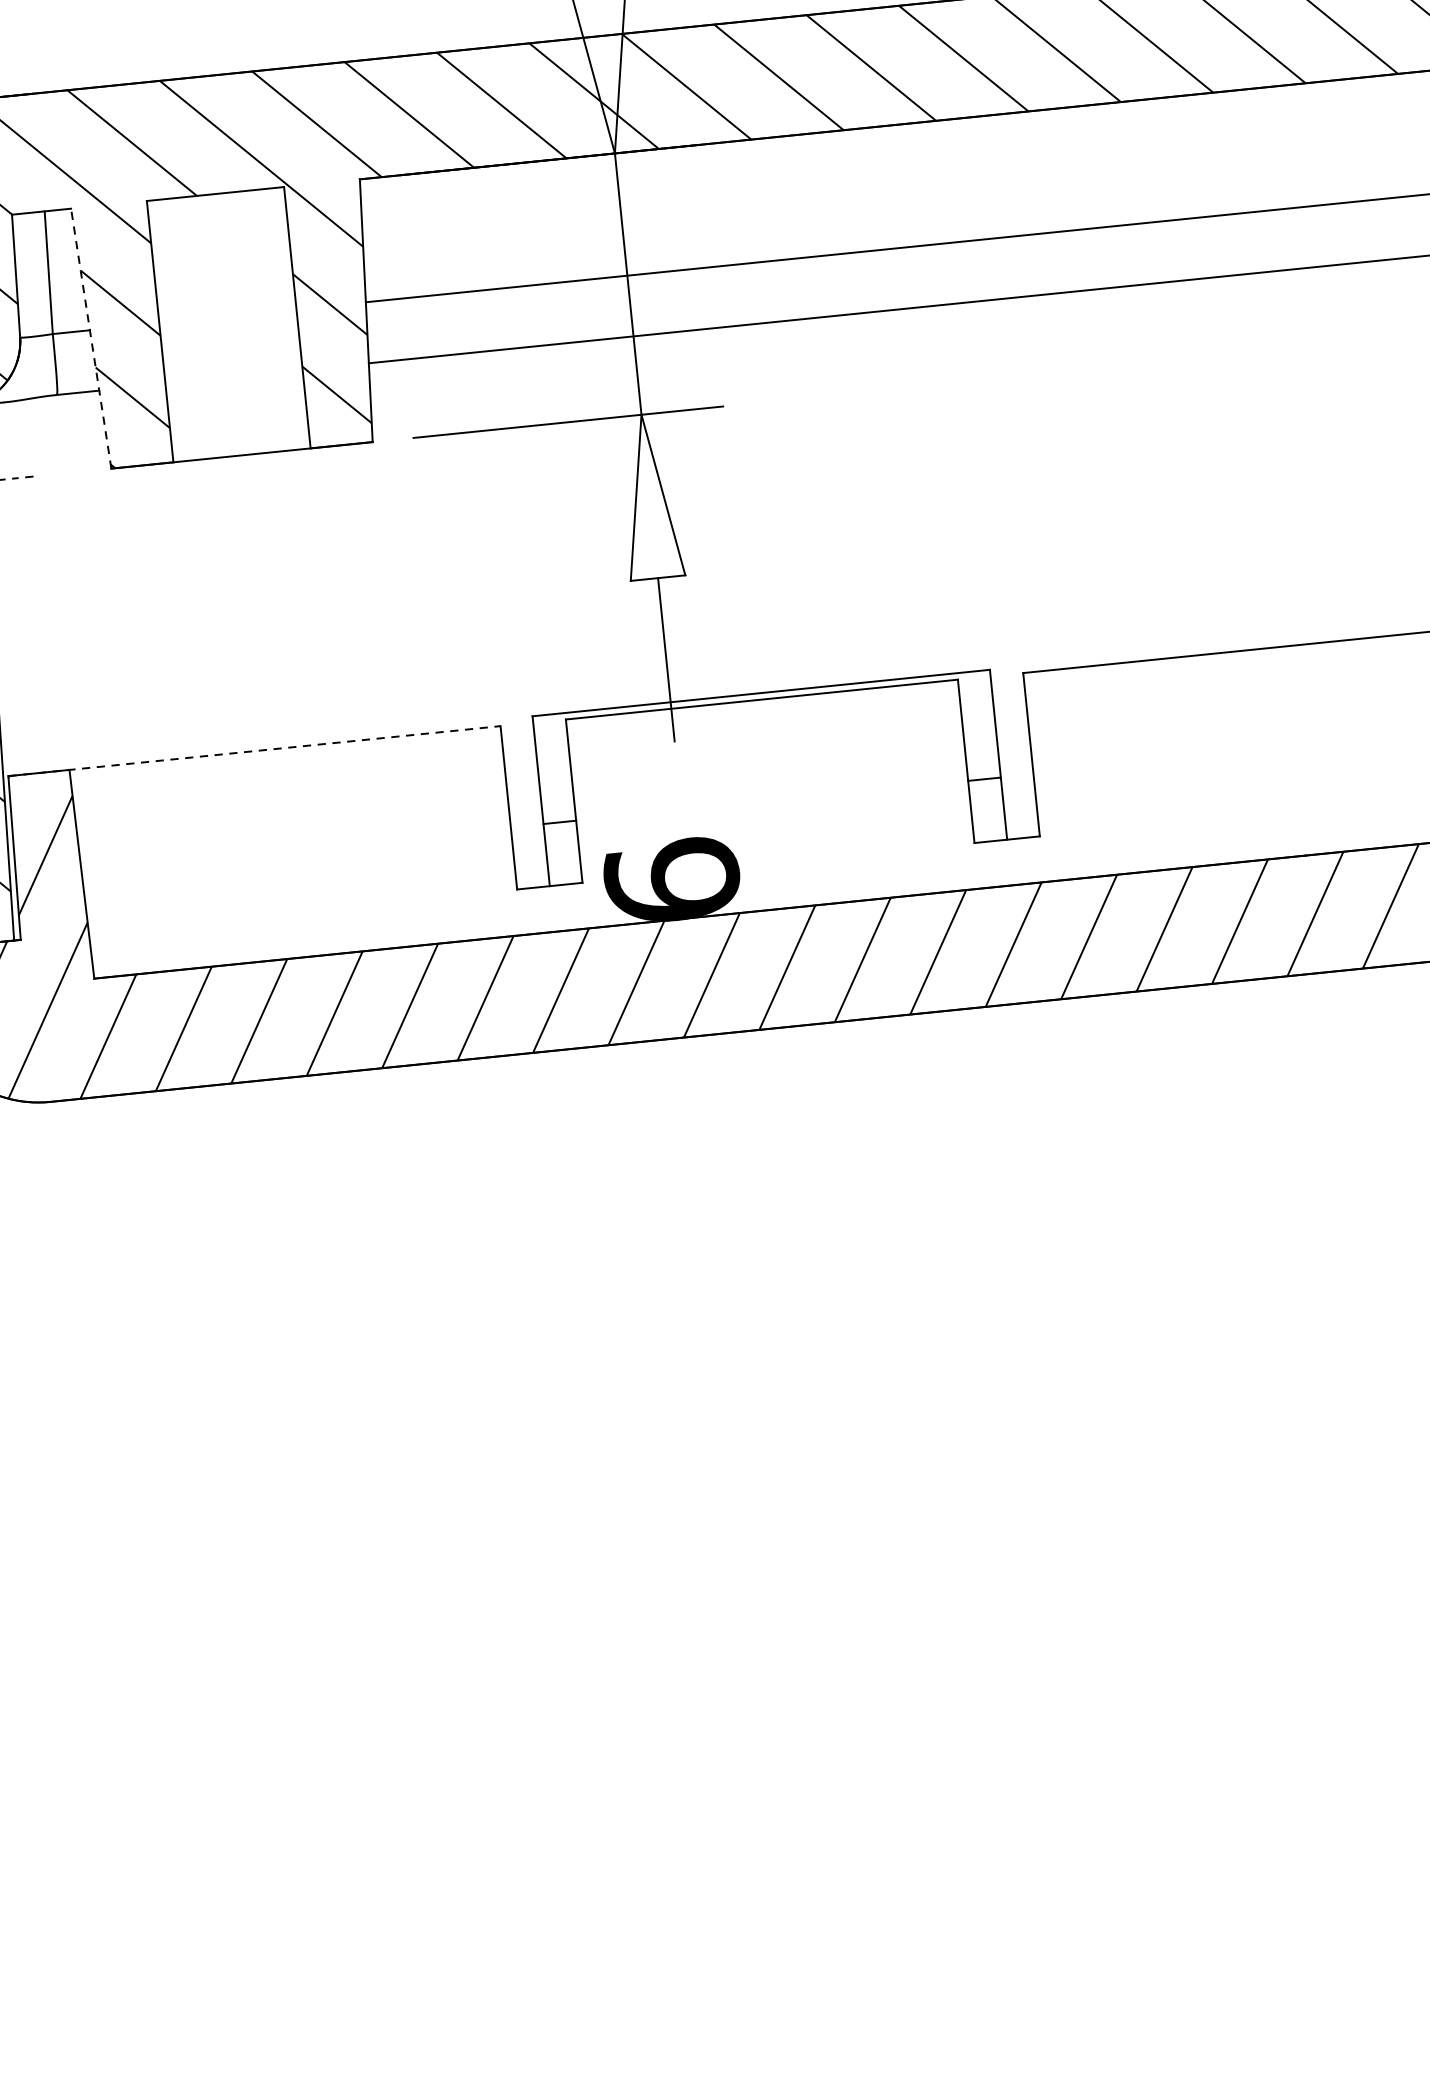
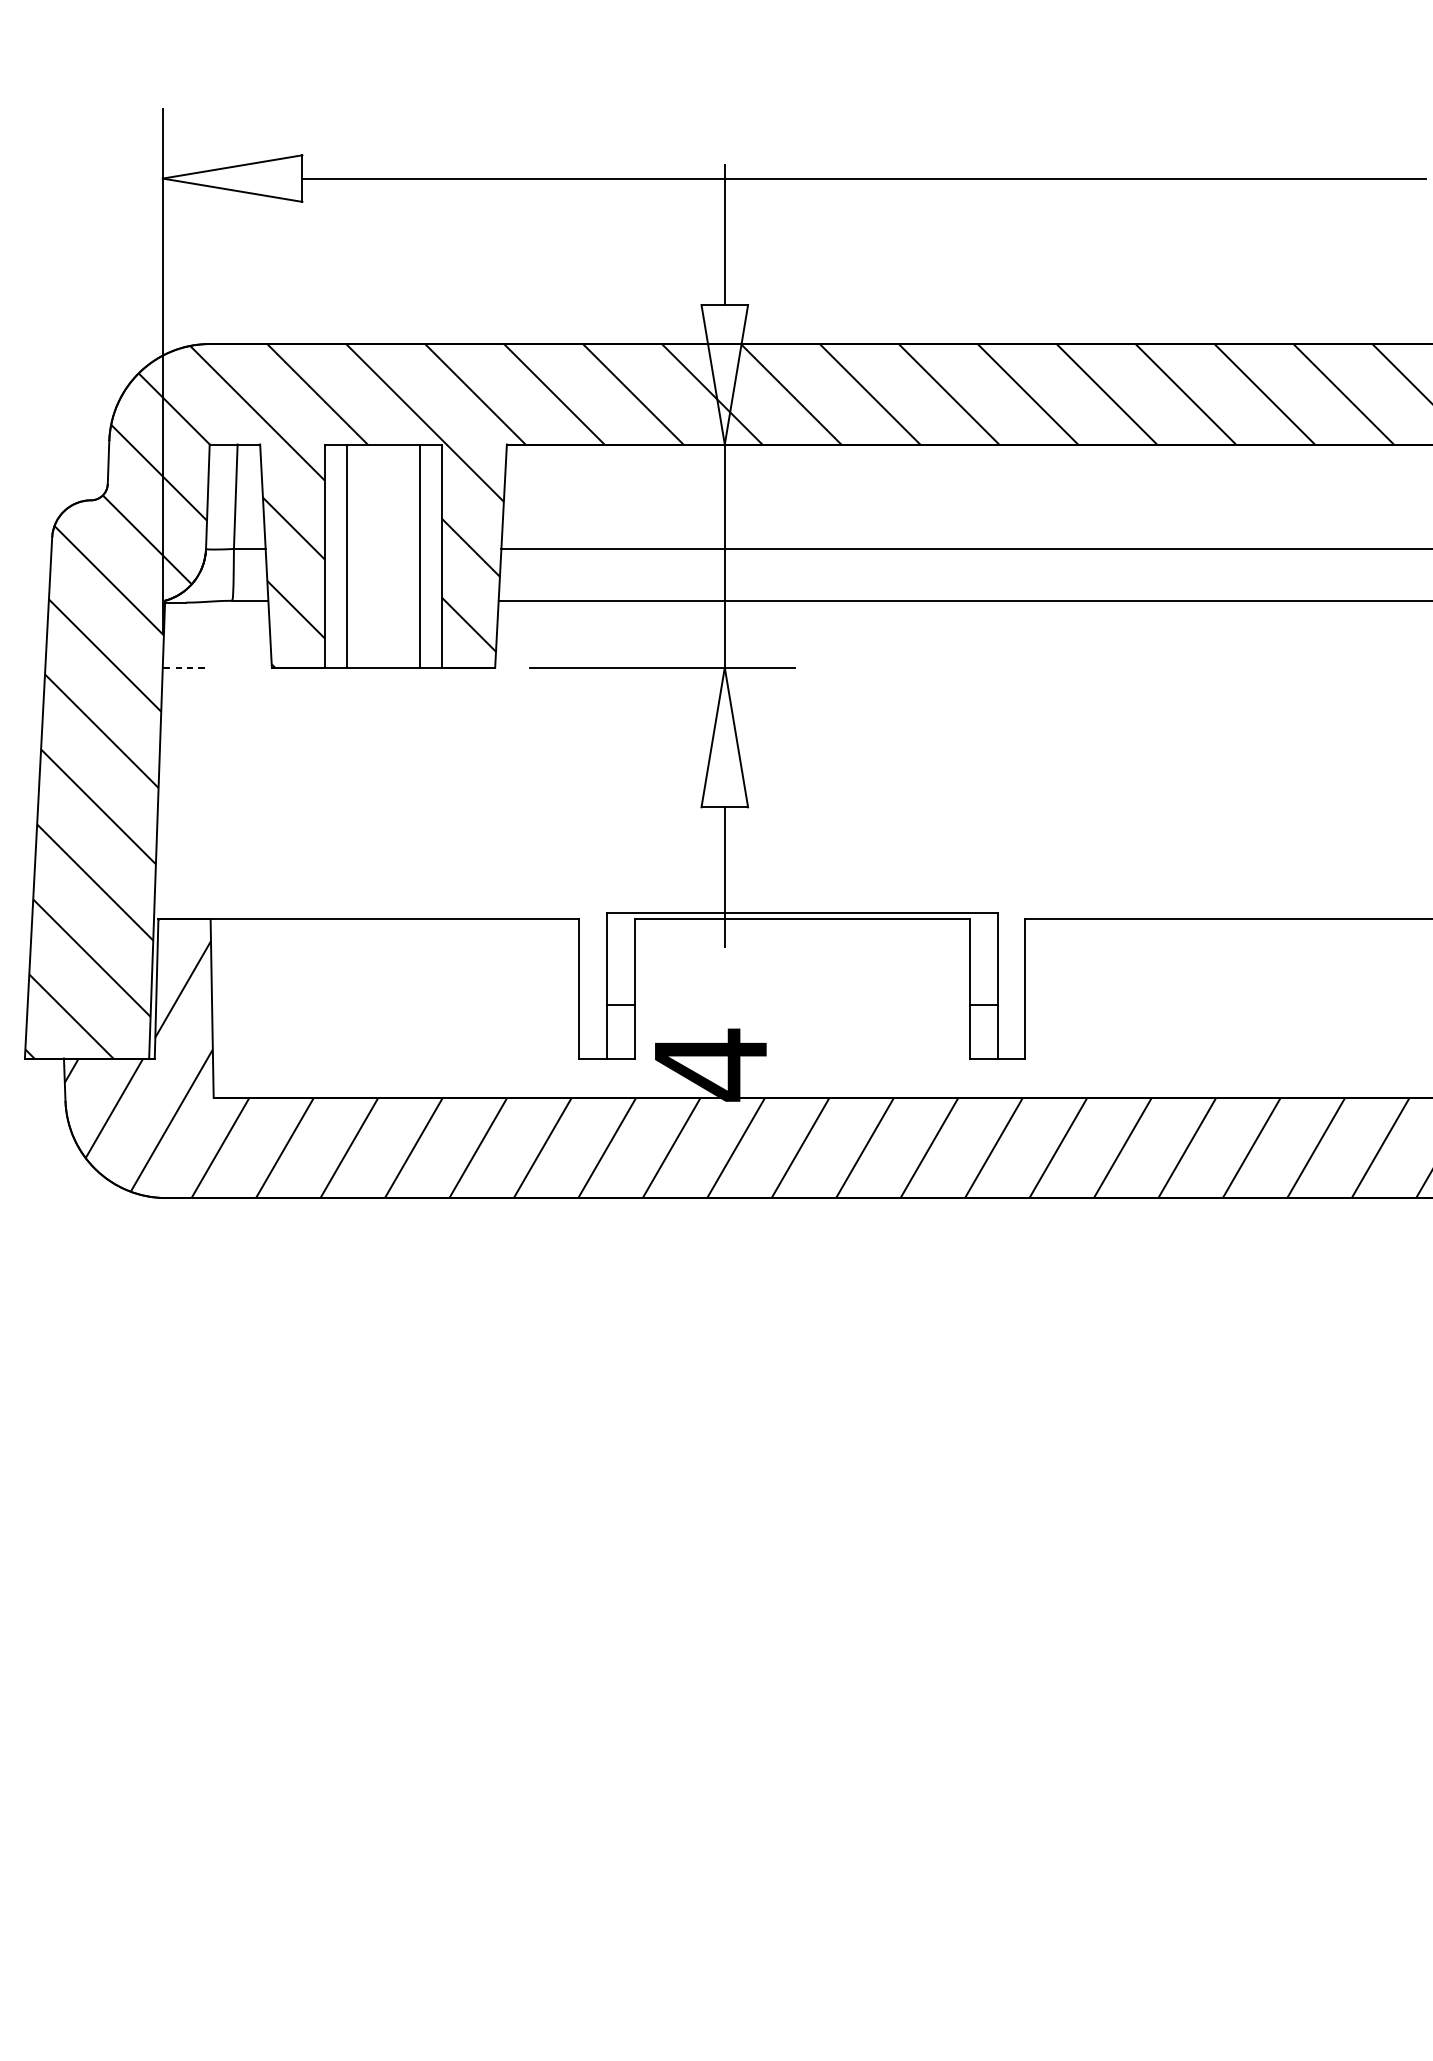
line: (270, 319) -> (419, 555), added
line: (186, 328) -> (347, 555), added
line: (91, 339) -> (266, 556), dashed -> solid
line: (255, 750) -> (369, 918), dashed -> solid
text: (671, 880) -> (710, 1064), 6 -> 4

